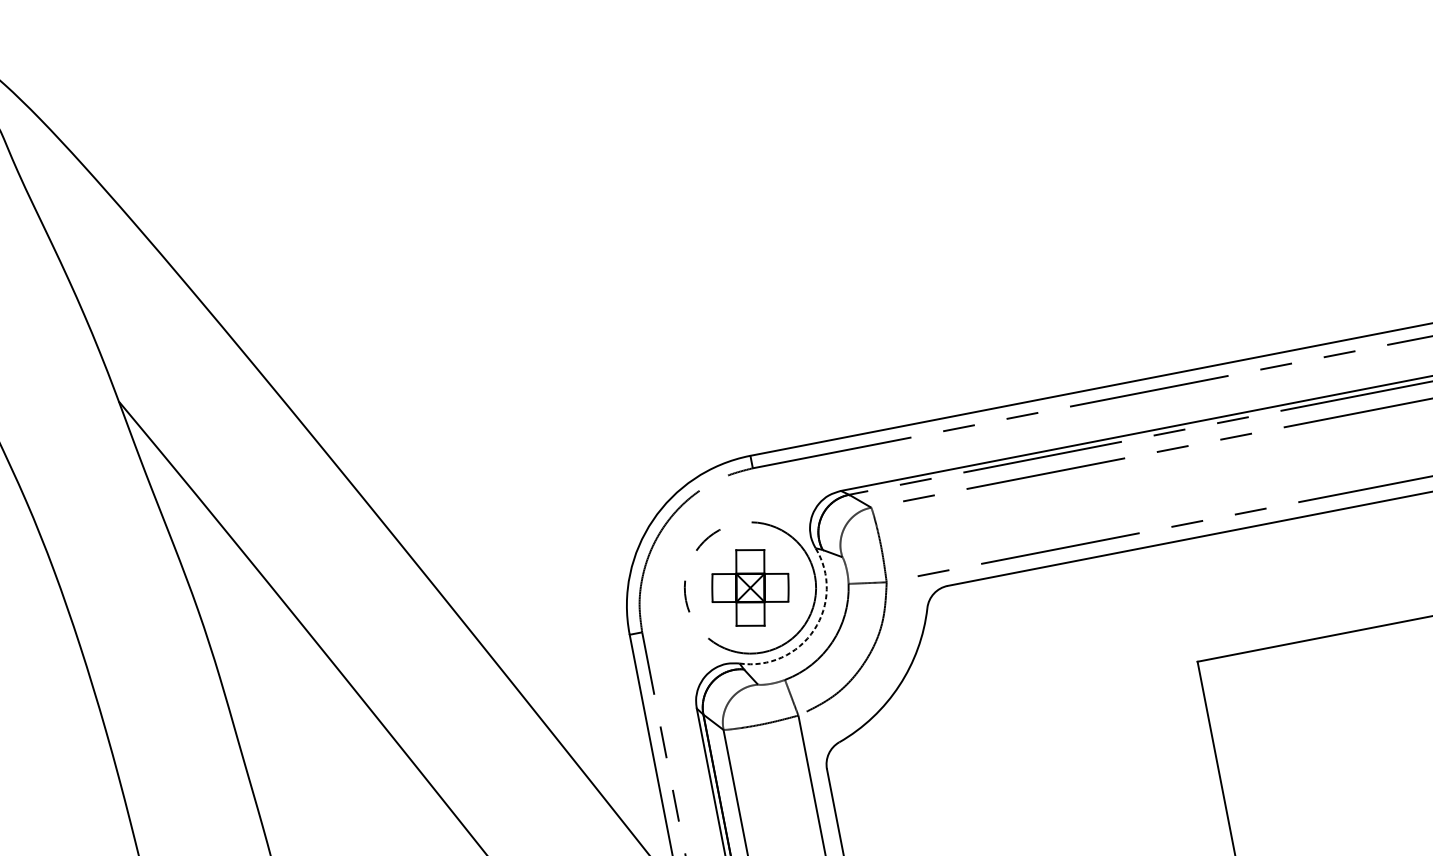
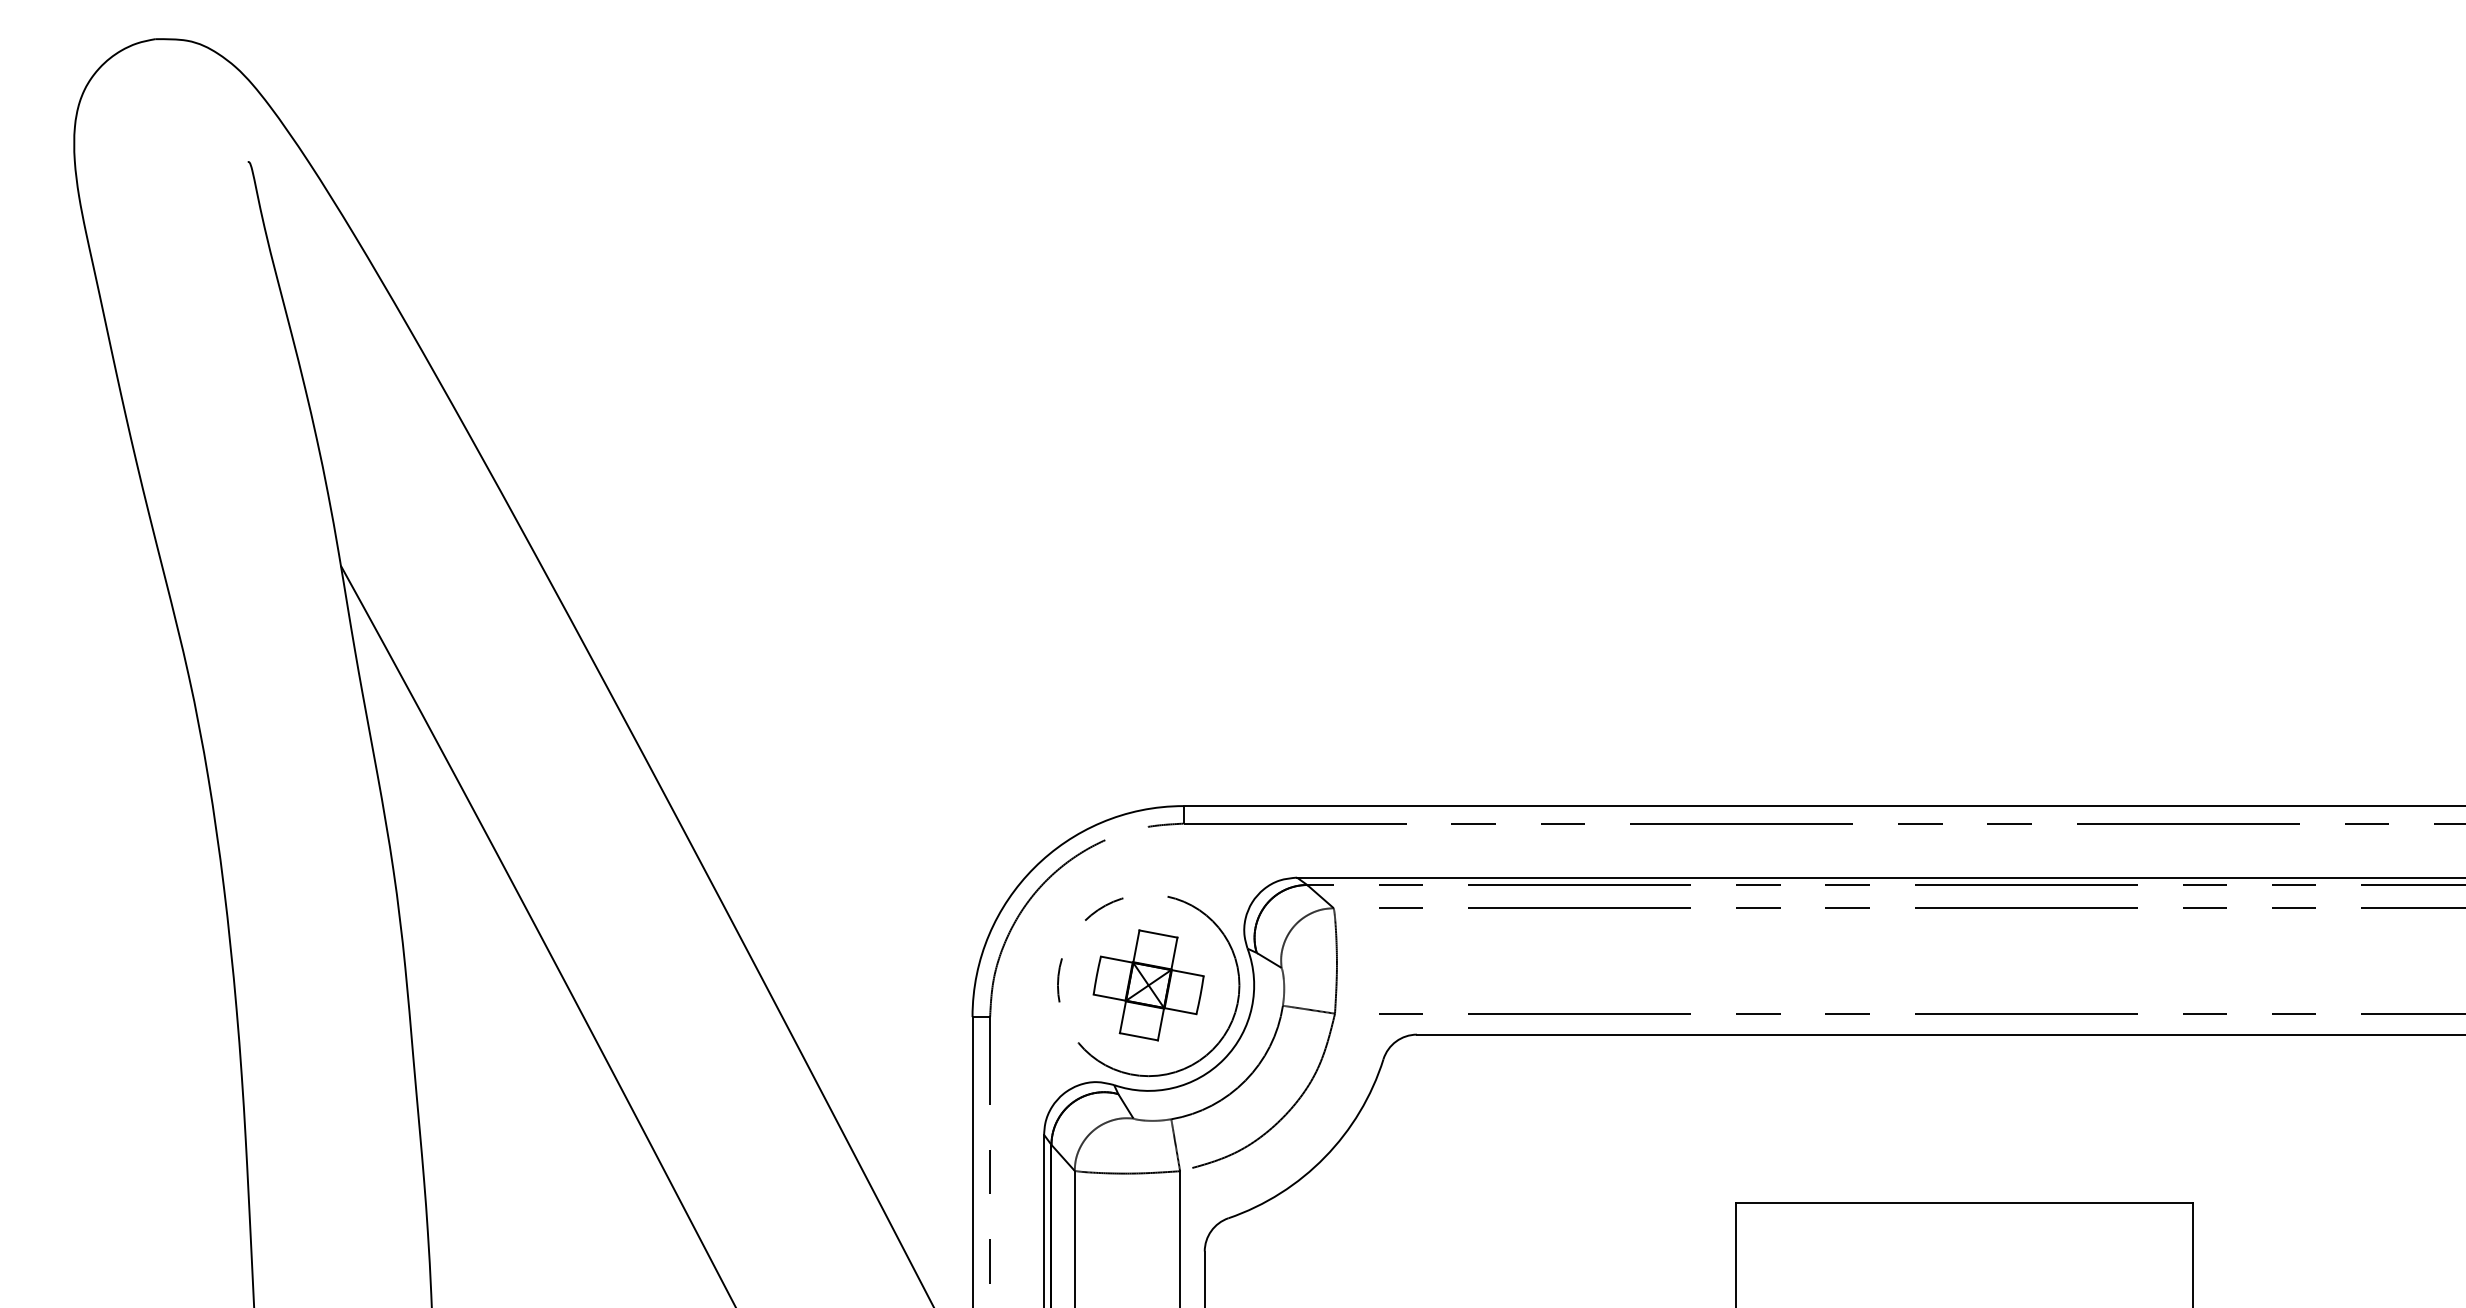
arc: (814, 630) -> (1224, 1059), dashed -> solid

